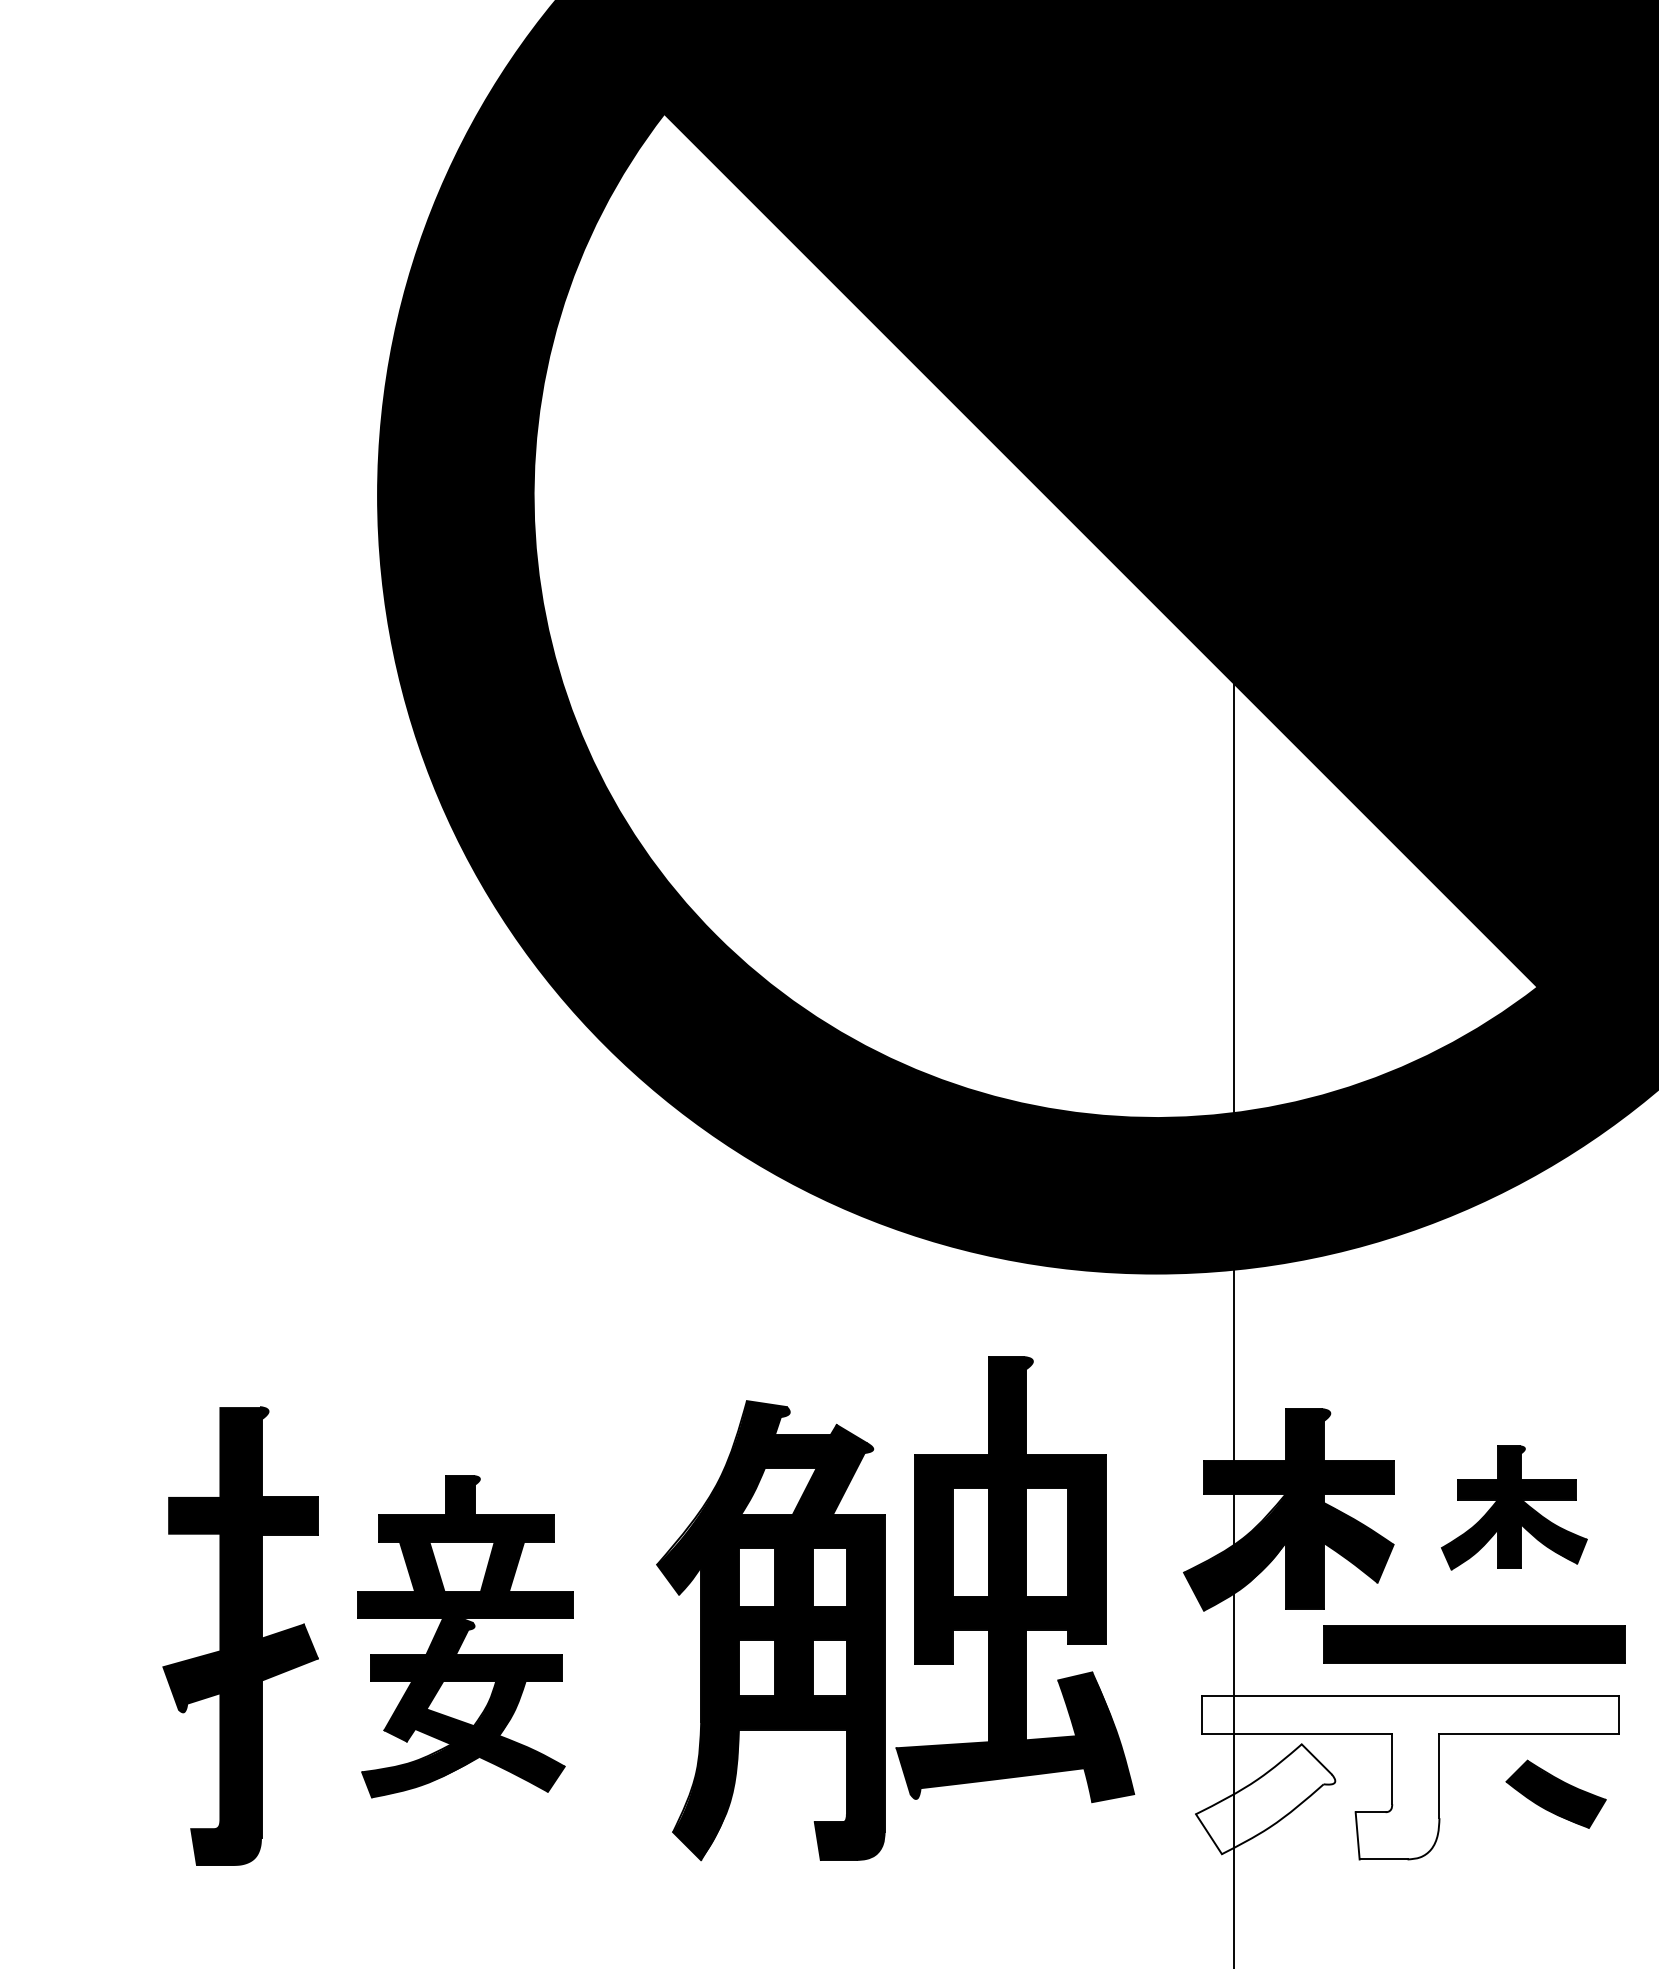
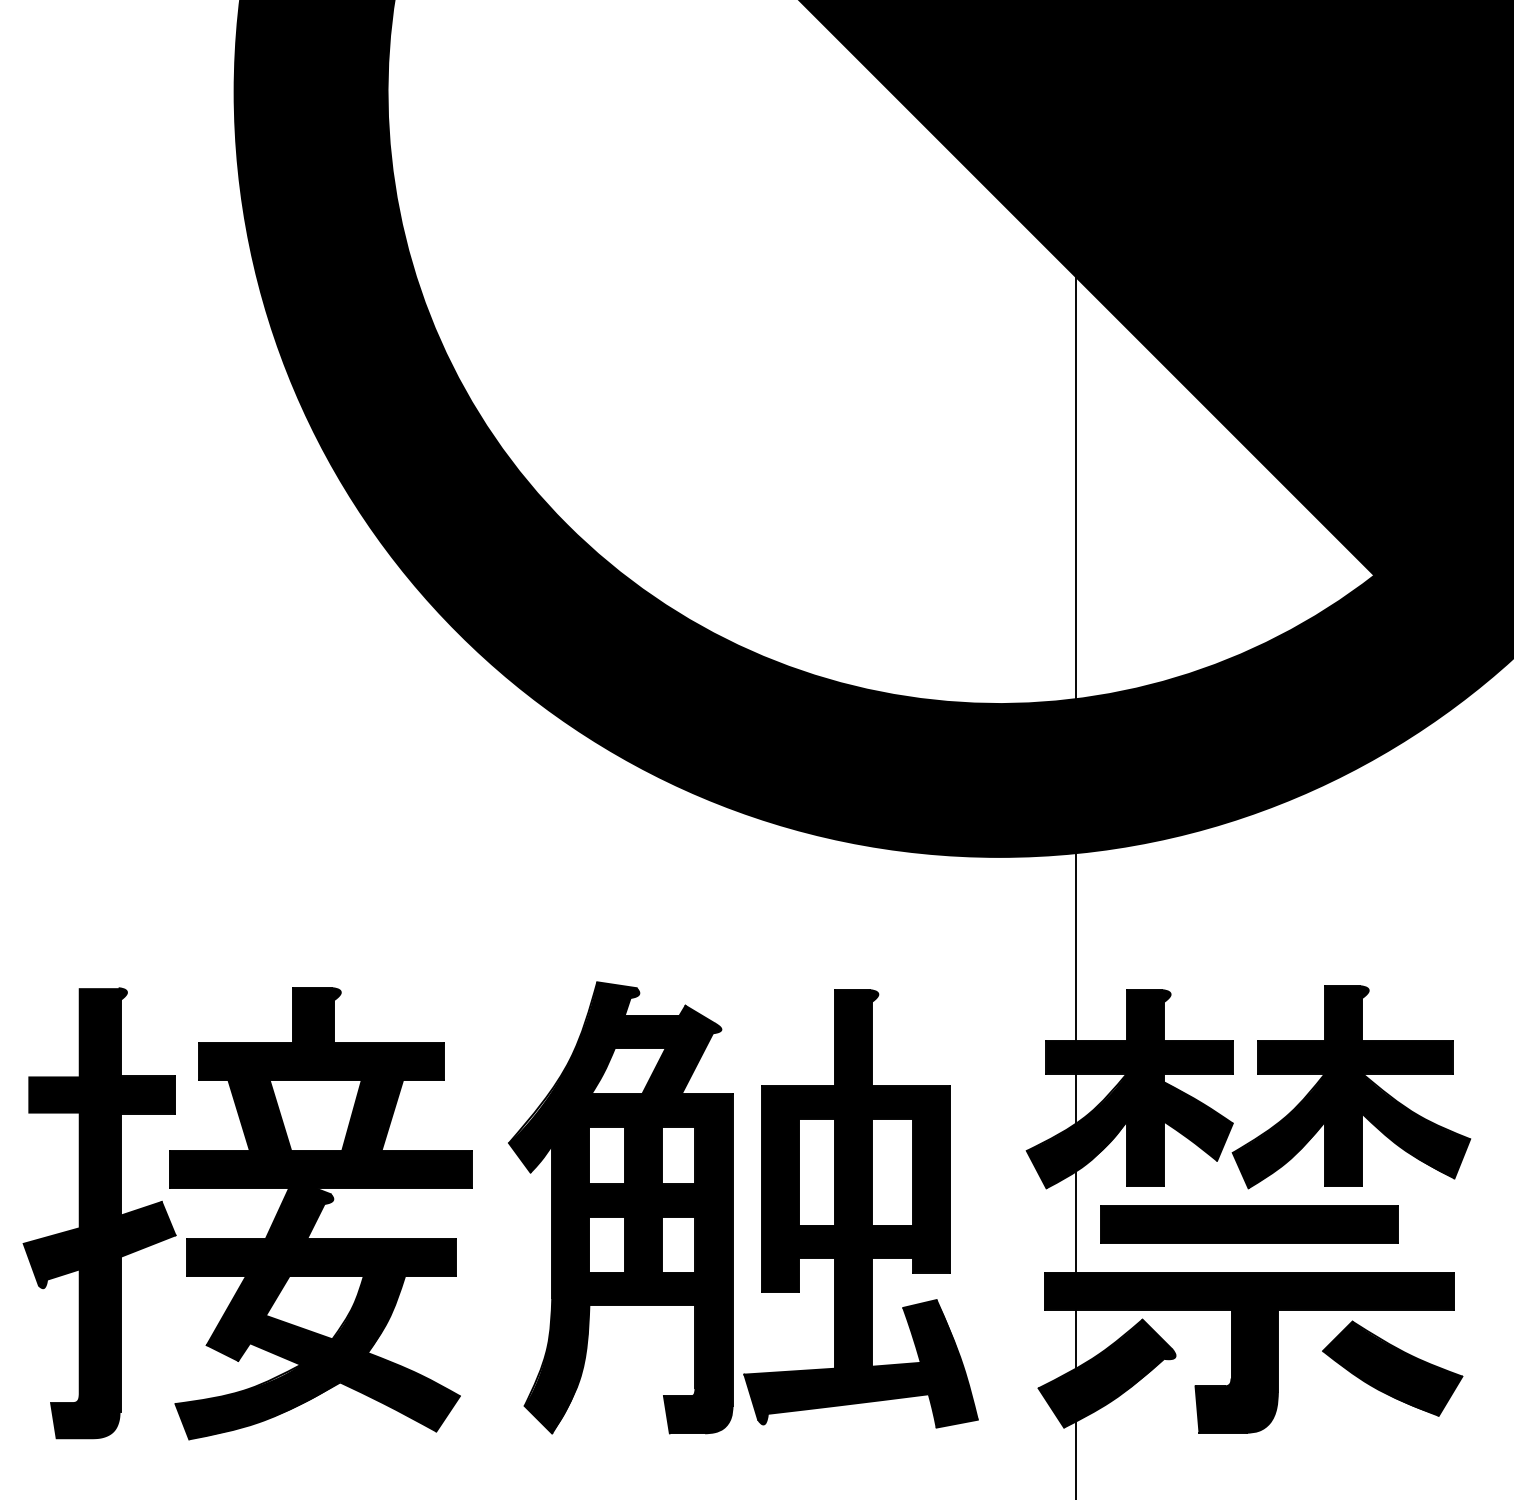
part: (1514, 1507) -> (1351, 1086), size x1.67
part: (1015, 1579) -> (861, 1208), moved
part: (465, 1636) -> (320, 1213), size x1.43
part: (1474, 1644) -> (1249, 1224), moved
fill: (1410, 1777) -> (1249, 1352), added
part: (1555, 1794) -> (1391, 1368), size x1.43
fill: (1265, 1799) -> (1106, 1373), added

